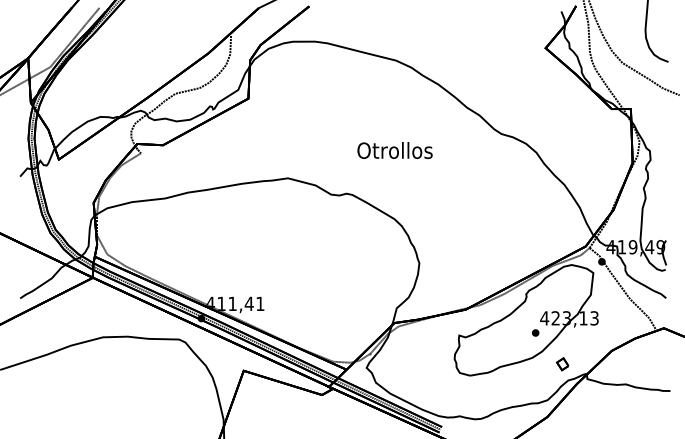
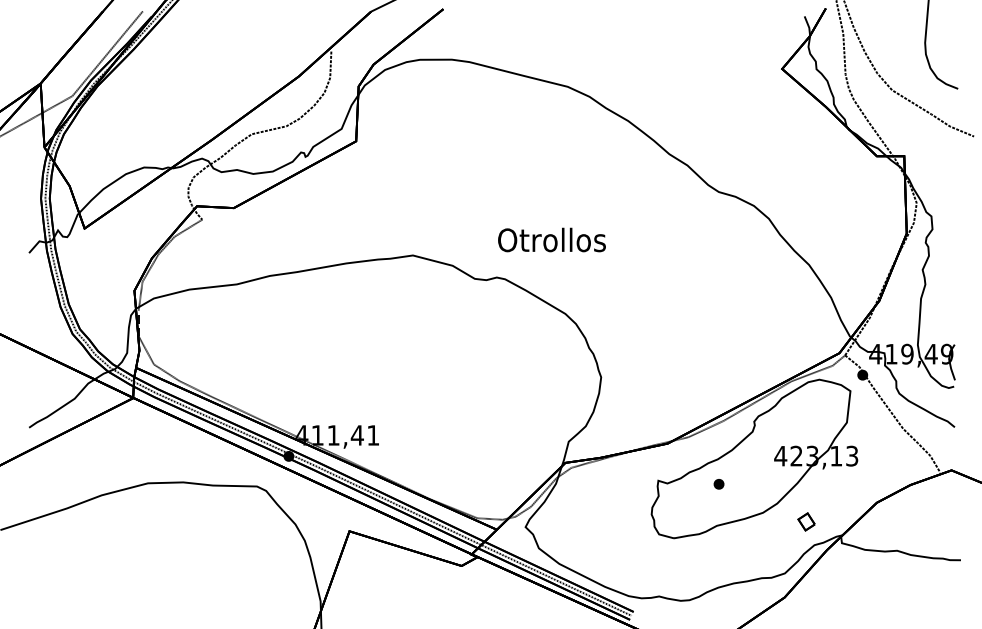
text: (394, 150) -> (551, 239), moved
part: (535, 332) -> (718, 483), moved

